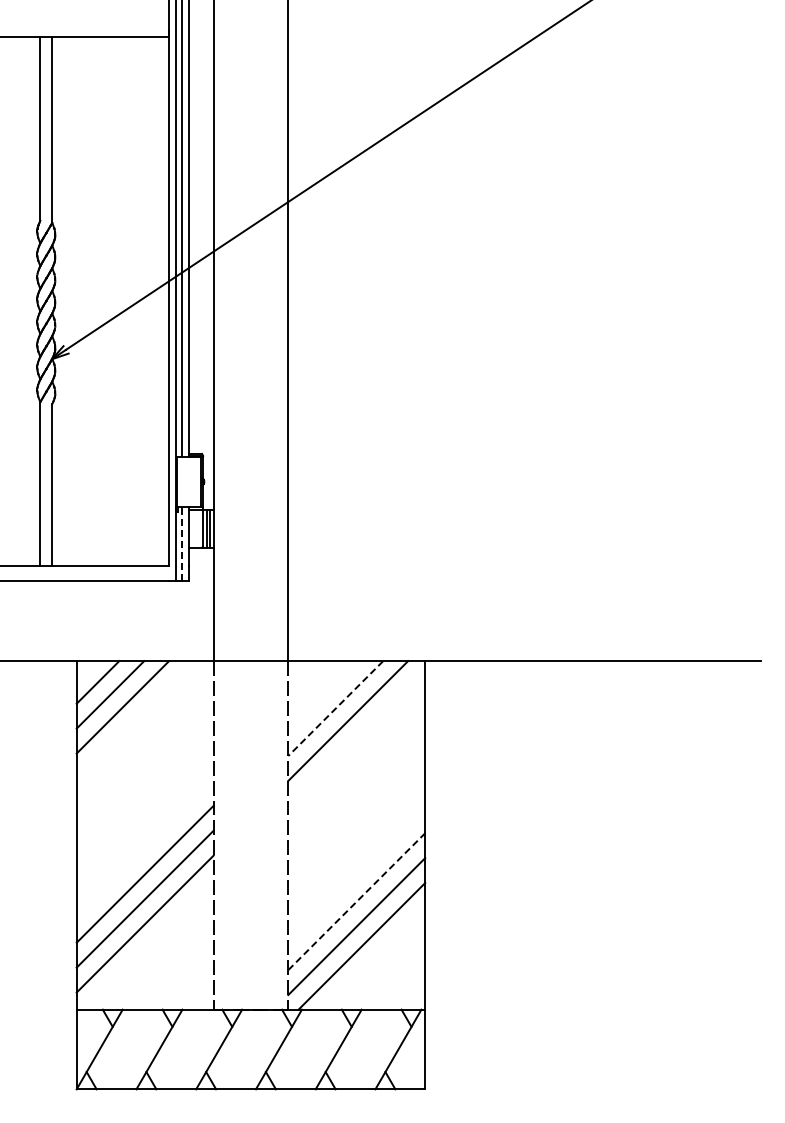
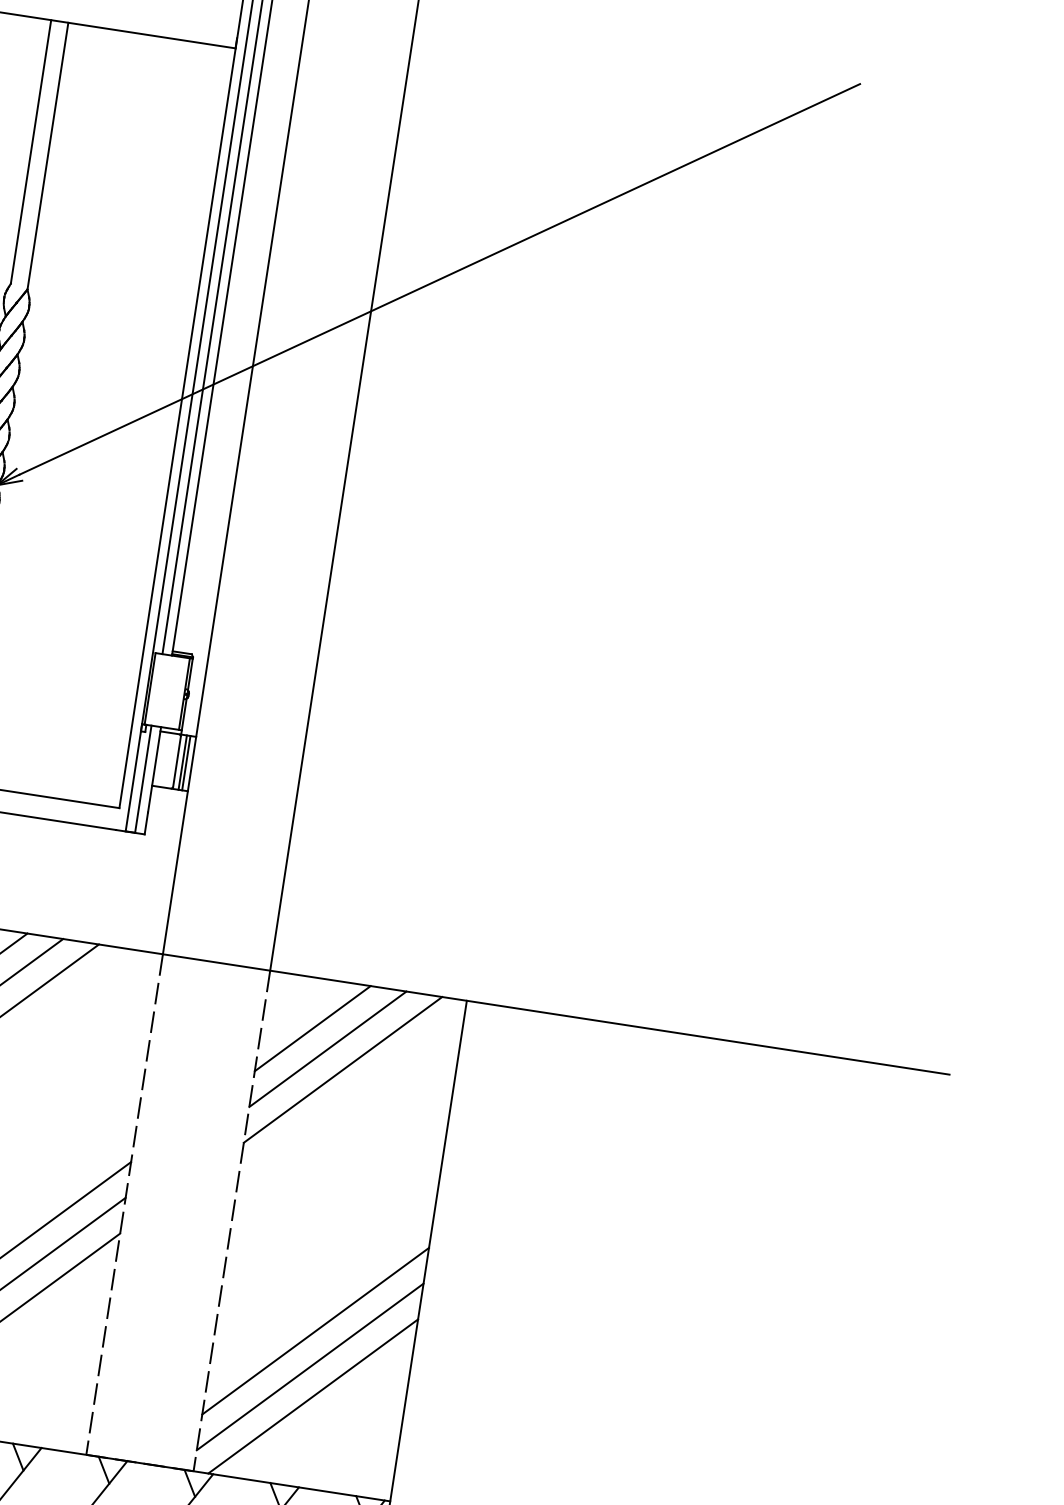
line: (182, 543) -> (144, 778), dashed -> solid
line: (323, 696) -> (312, 1029), added
line: (335, 708) -> (327, 1049), dashed -> solid
line: (356, 901) -> (315, 1330), dashed -> solid

